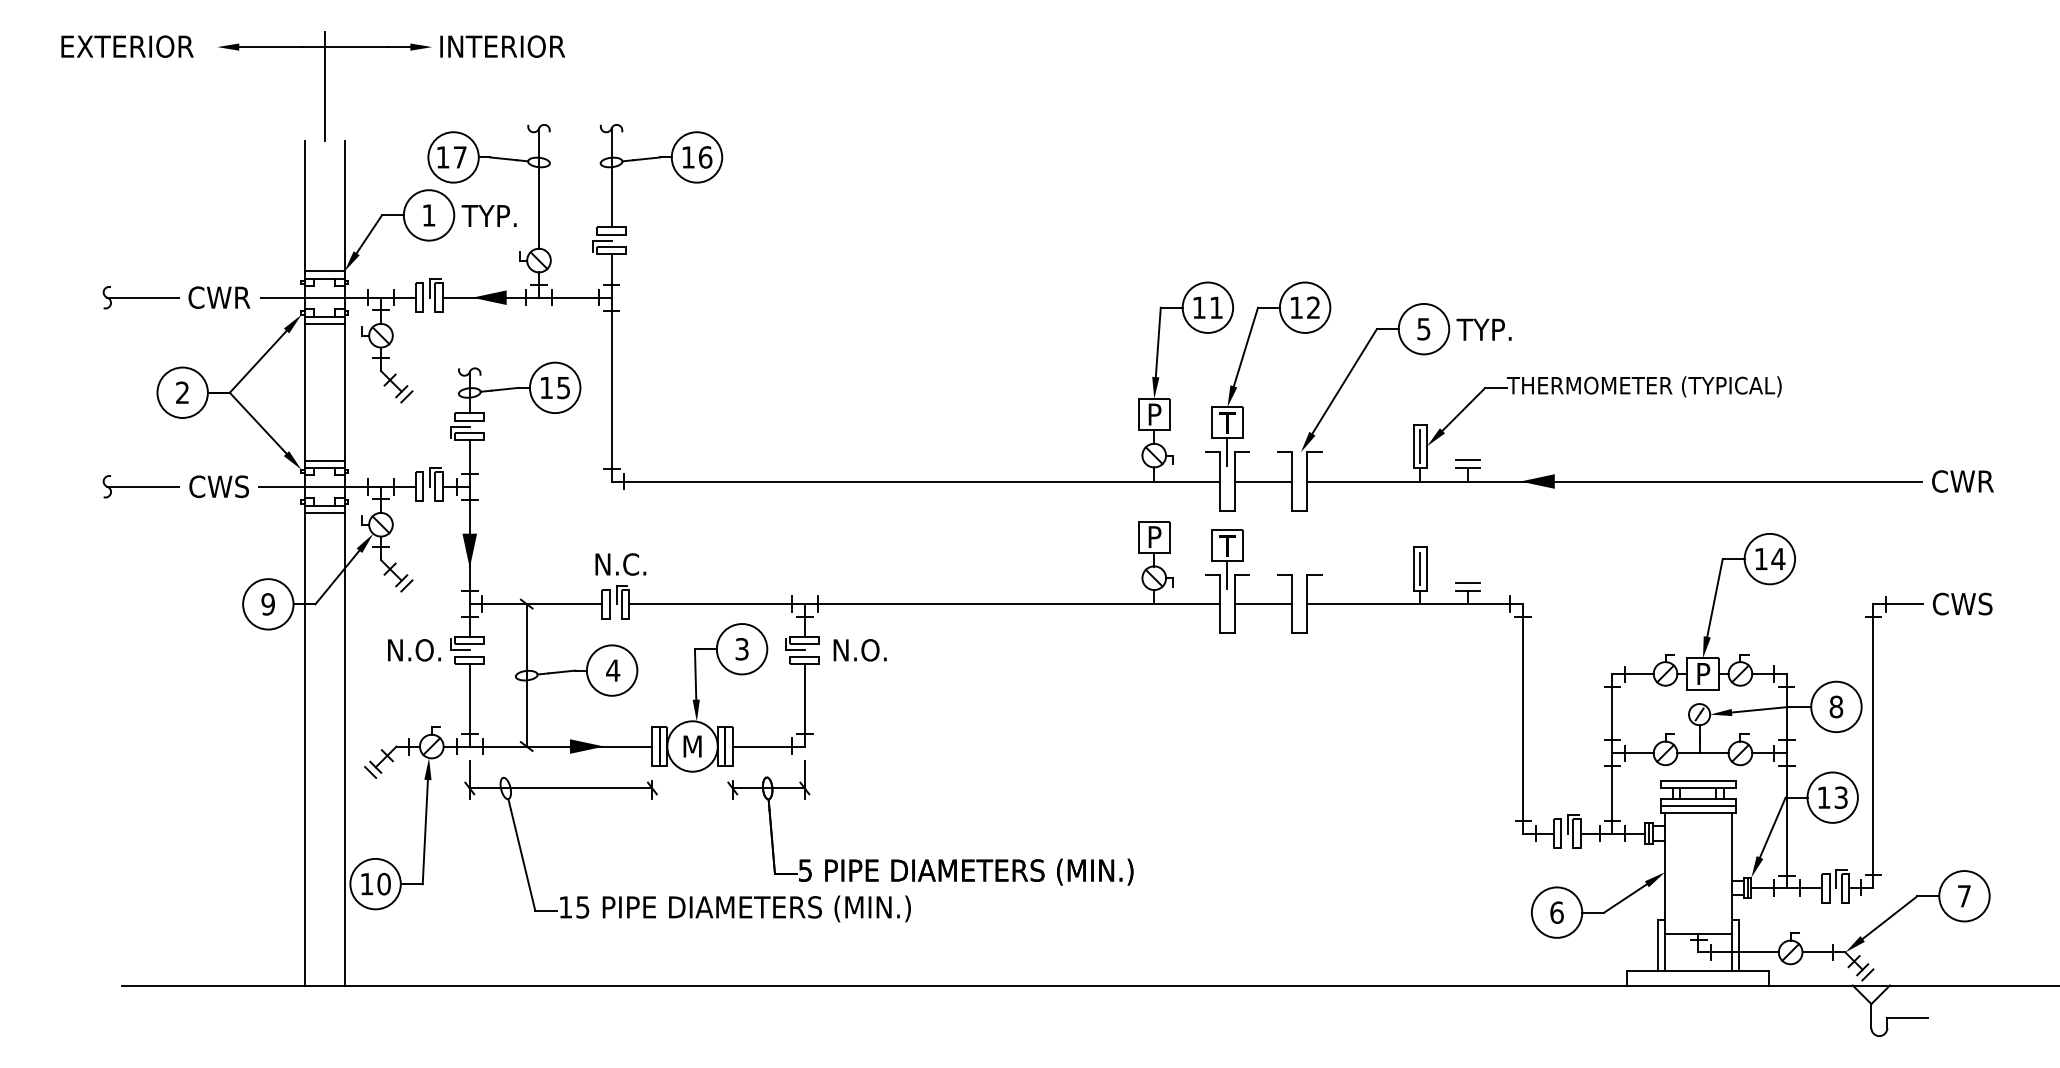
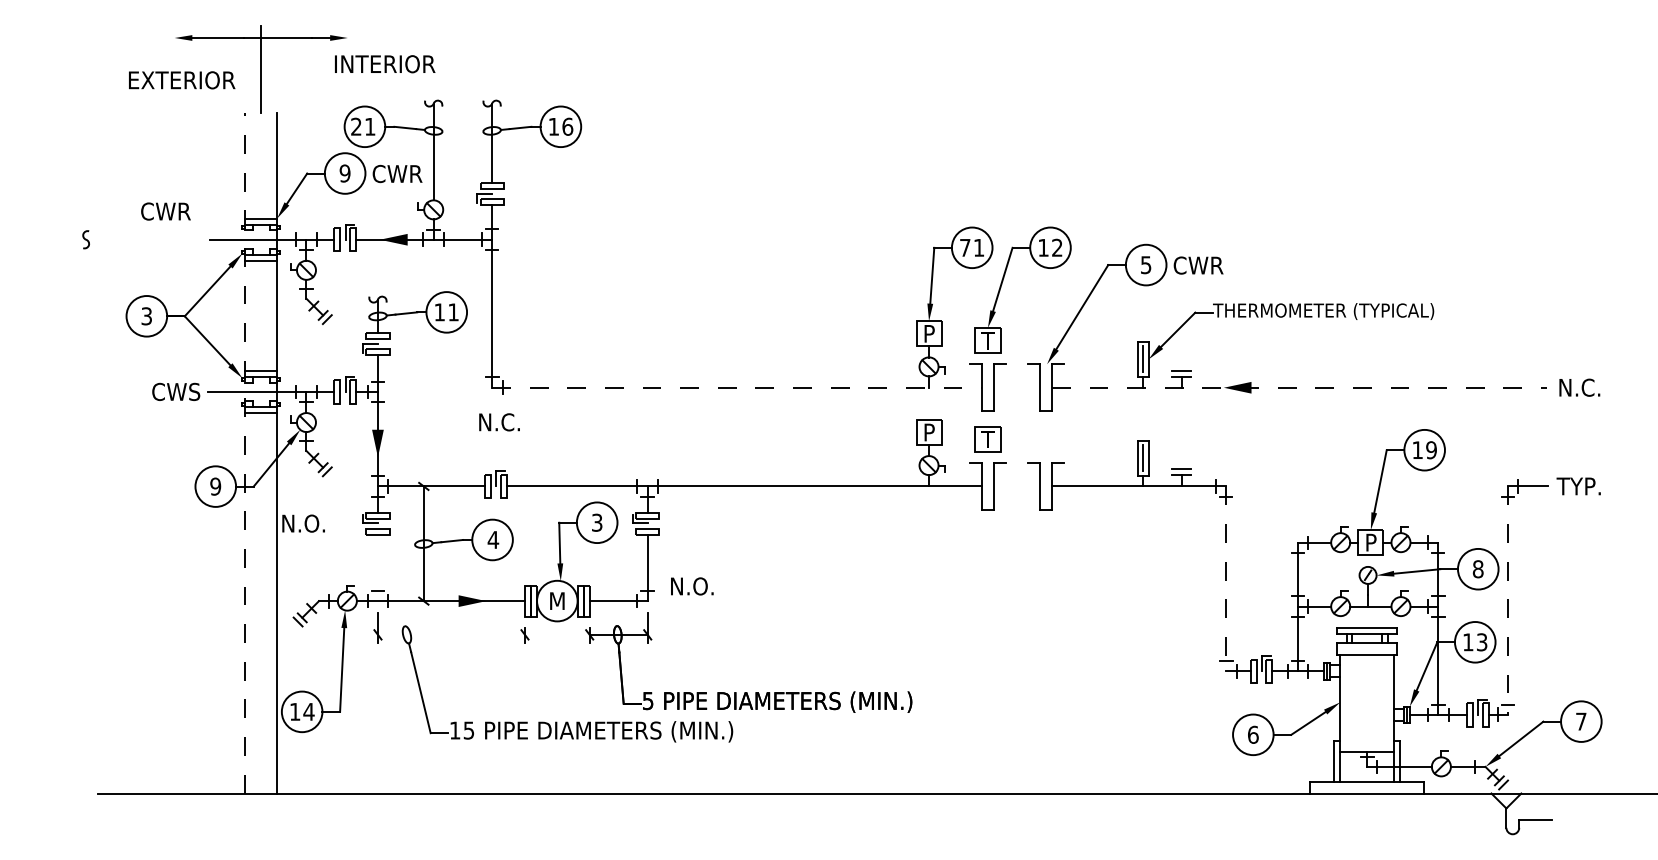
text: (127, 46) -> (182, 80), moved
text: (502, 46) -> (384, 64), moved
text: (451, 157) -> (363, 126), 17 -> 21
text: (428, 215) -> (344, 173), 1 -> 9
text: (493, 215) -> (397, 173), TYP. -> CWR
line: (142, 297) -> (114, 239), removed
text: (219, 297) -> (166, 211), moved
text: (1199, 307) -> (965, 247), 11 -> 71
text: (1487, 329) -> (1197, 265), TYP. -> CWR
text: (563, 388) -> (453, 312), 15 -> 11
text: (182, 393) -> (146, 316), 2 -> 3
line: (1227, 452) -> (988, 364), removed
line: (916, 481) -> (737, 387), solid -> dashed
line: (1263, 481) -> (1016, 387), removed
line: (1614, 481) -> (1299, 387), solid -> dashed
text: (1962, 481) -> (1579, 387), CWR -> N.C.
part: (140, 486) -> (112, 391), removed
text: (1778, 558) -> (1431, 449), 14 -> 19
line: (305, 562) -> (245, 452), solid -> dashed
text: (620, 564) -> (499, 422), moved
line: (1227, 574) -> (988, 462), removed
text: (1962, 603) -> (1579, 485), CWS -> TYP.
line: (1263, 604) -> (1016, 486), removed
text: (414, 650) -> (303, 523), moved
text: (859, 650) -> (691, 586), moved
line: (469, 705) -> (377, 568), removed
line: (1523, 718) -> (1226, 578), solid -> dashed
line: (1873, 746) -> (1508, 601), solid -> dashed
line: (560, 788) -> (451, 634), removed
line: (1697, 805) -> (1366, 648), removed
text: (384, 883) -> (309, 711), 10 -> 14

